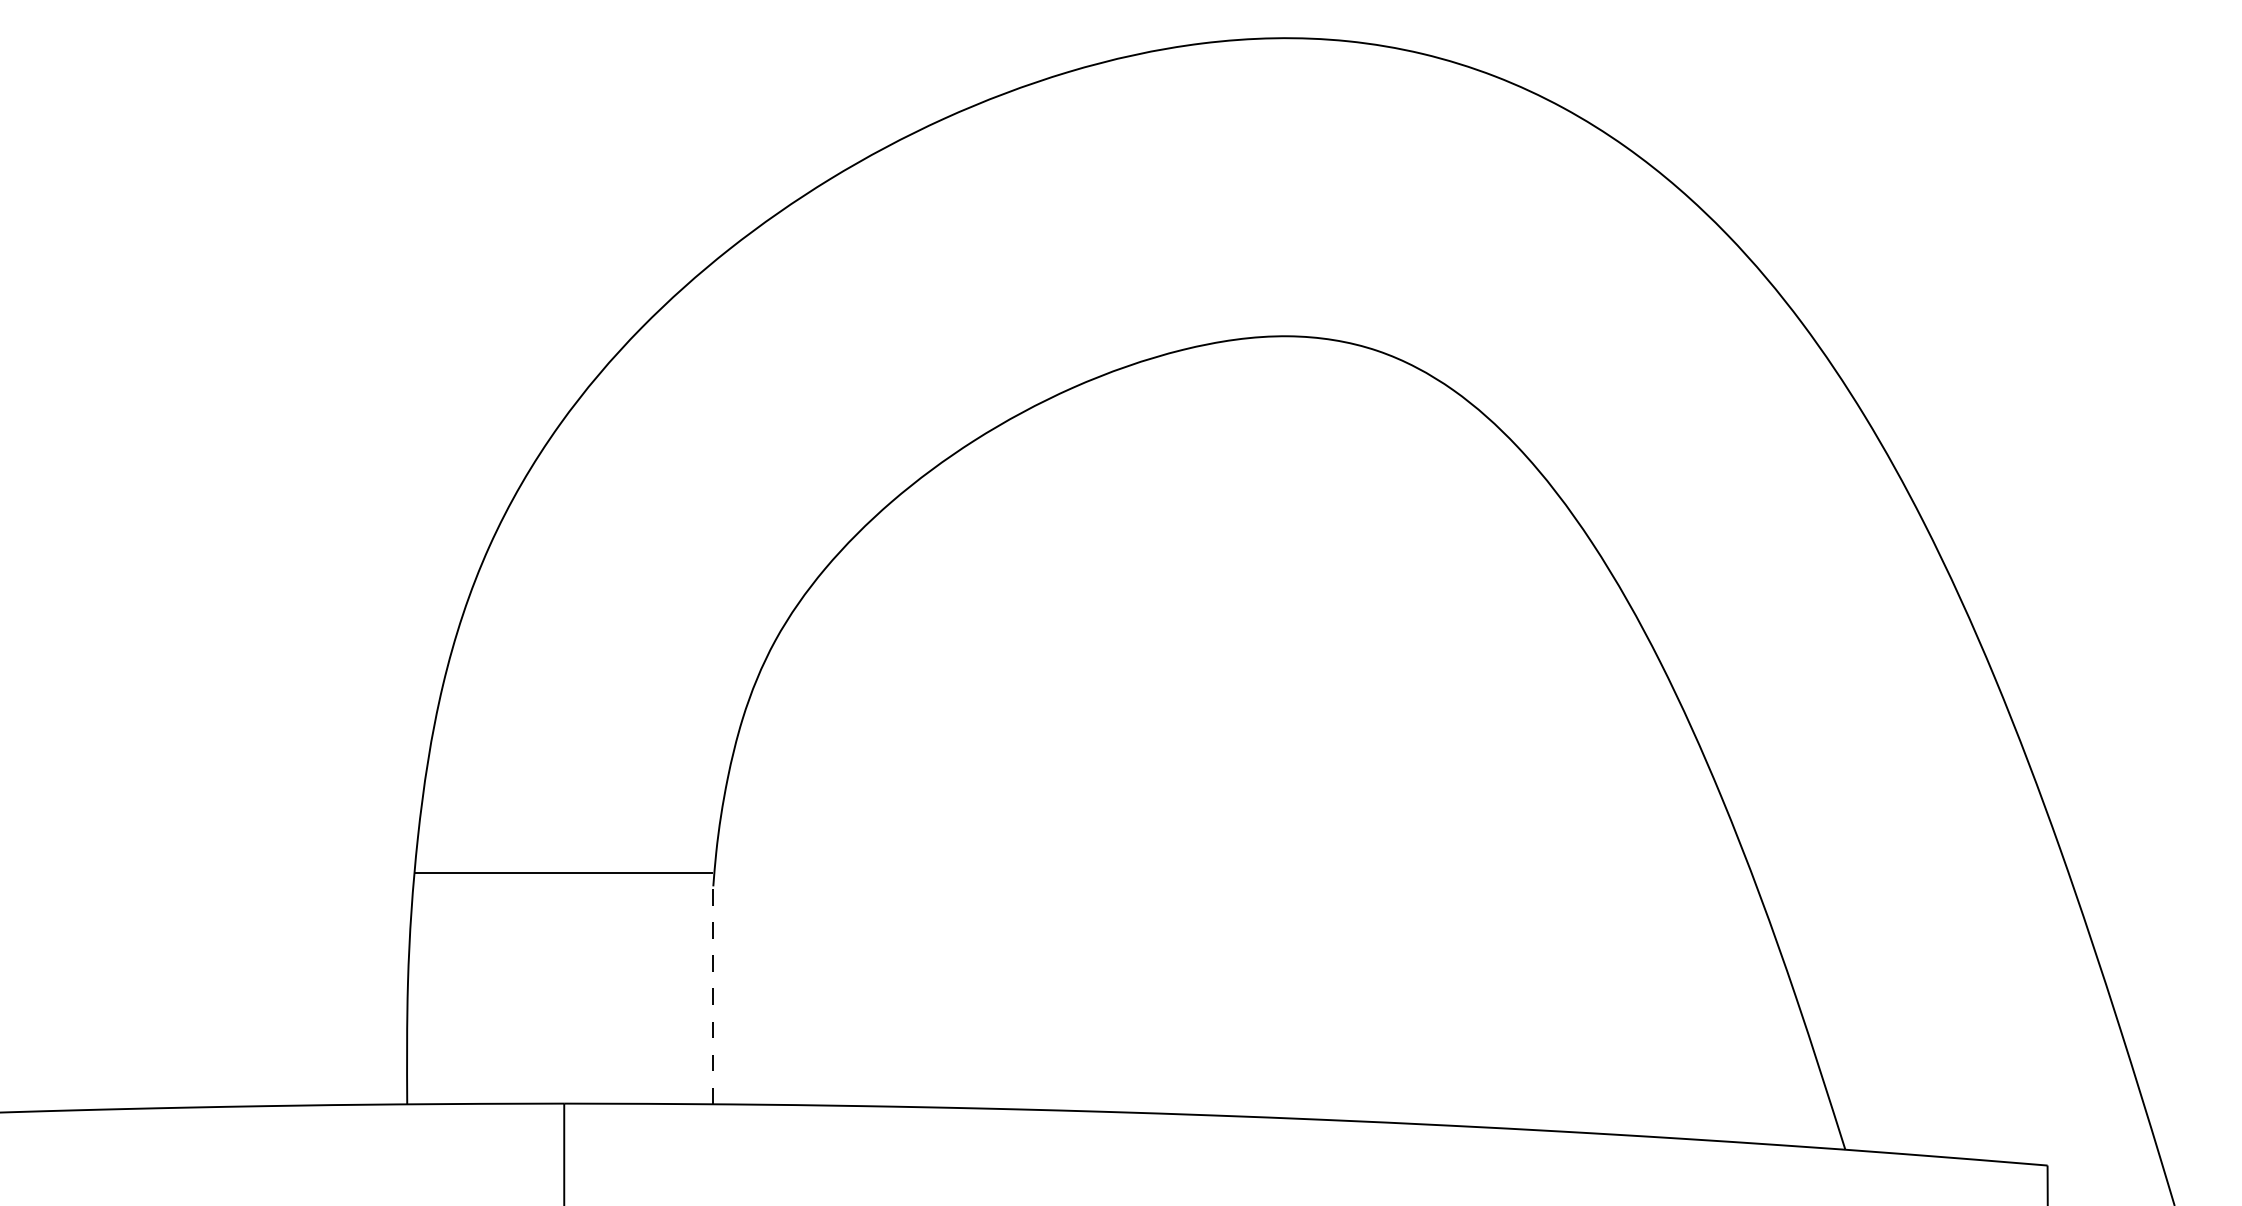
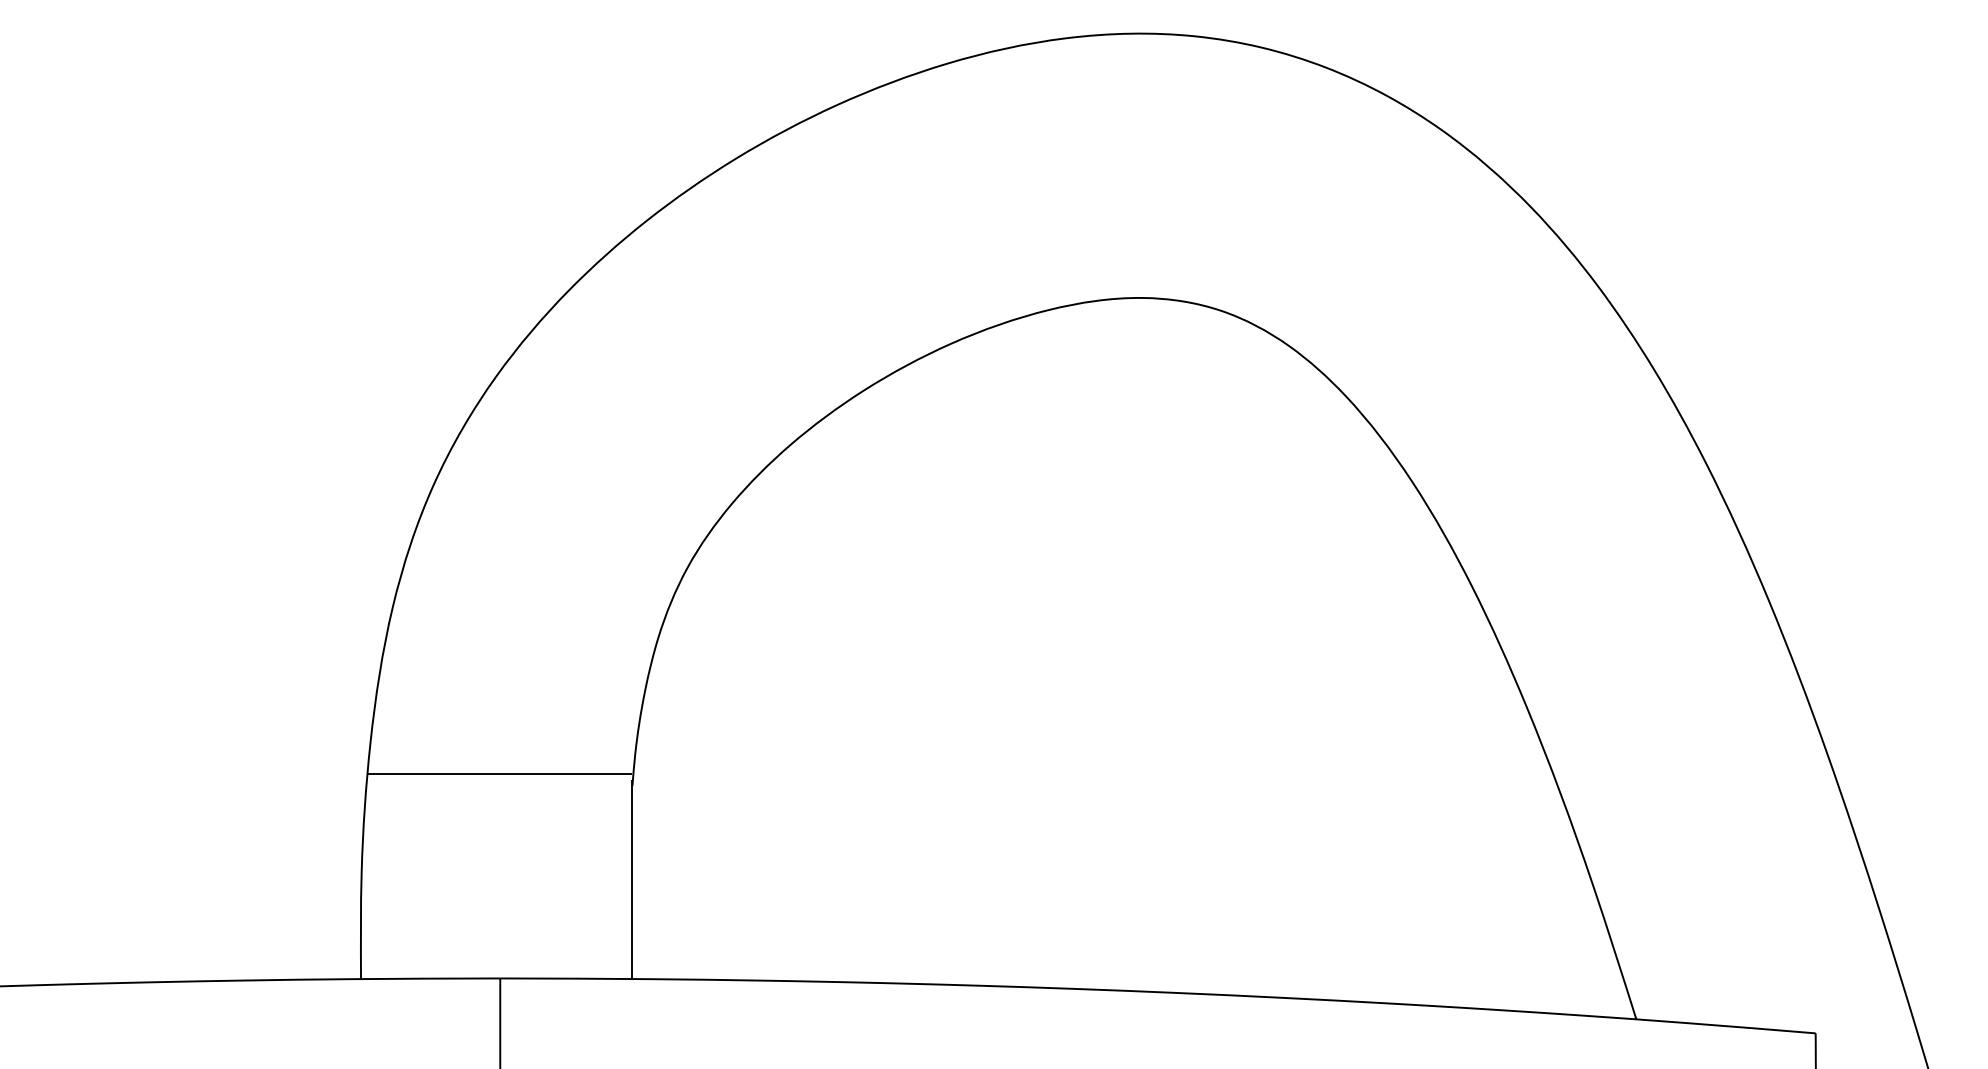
line: (713, 992) -> (632, 879), dashed -> solid

